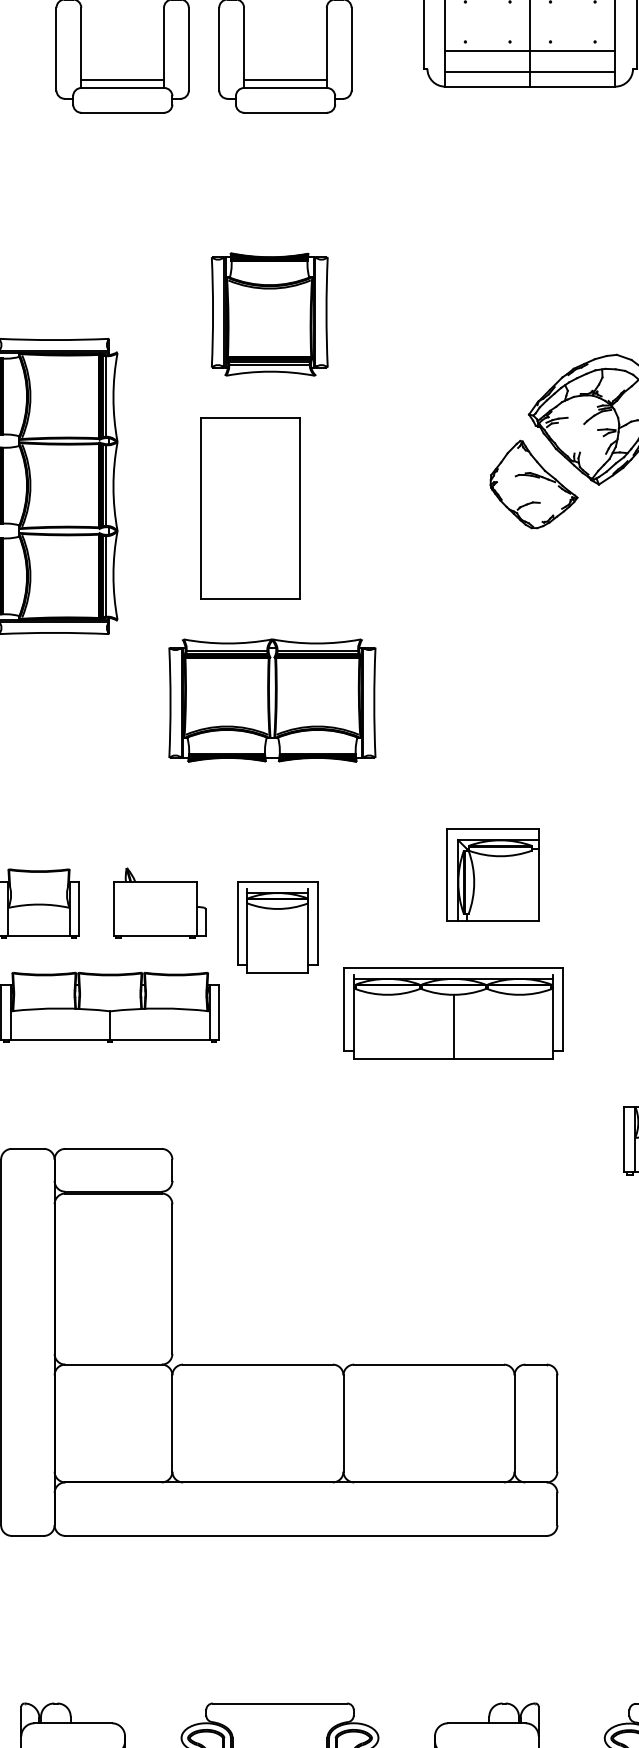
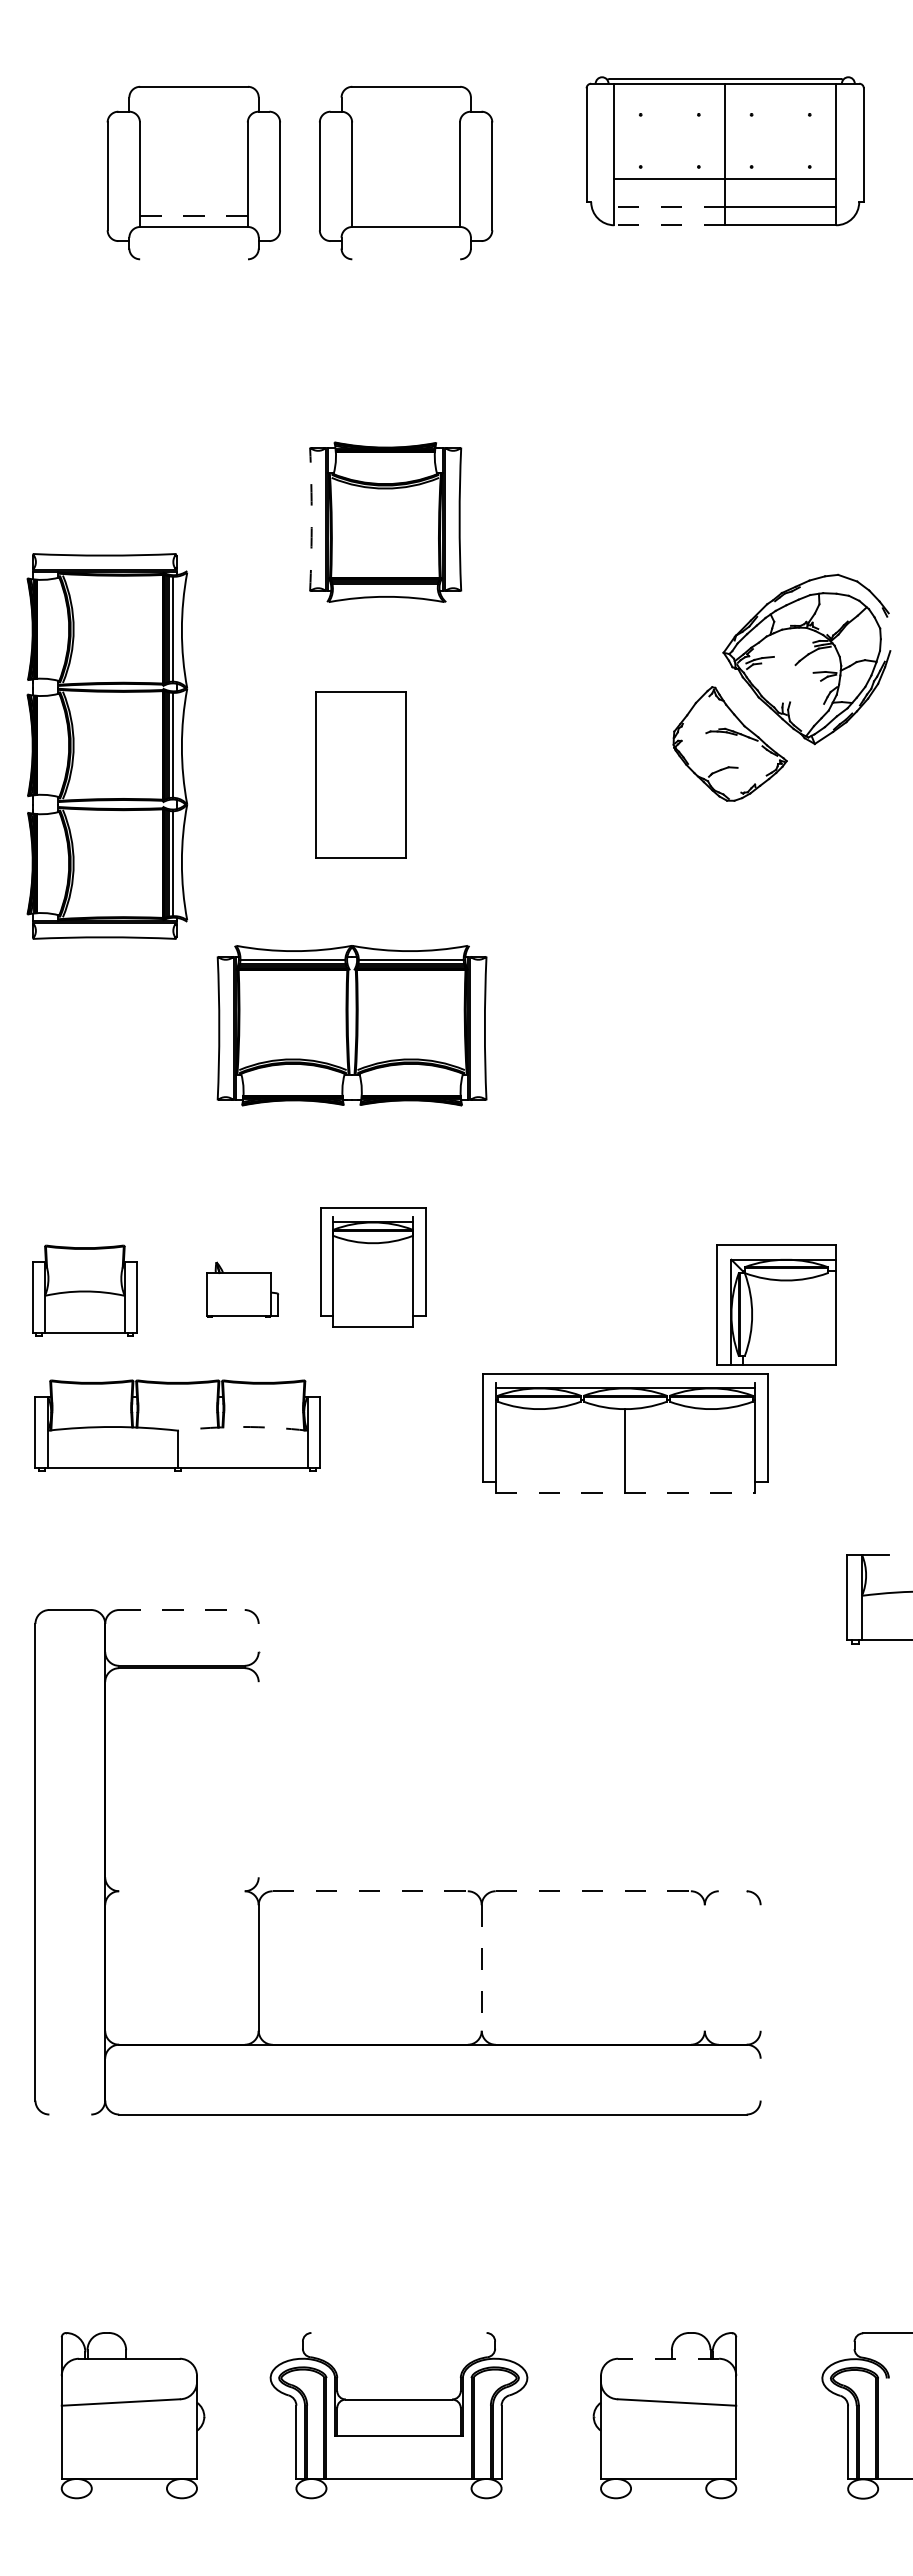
line: (487, 72) -> (669, 206), solid -> dashed
line: (122, 79) -> (193, 216), solid -> dashed
line: (285, 79) -> (406, 216), removed
line: (487, 86) -> (669, 225), solid -> dashed
line: (122, 112) -> (193, 259), removed
line: (285, 112) -> (406, 259), removed
arc: (212, 312) -> (311, 519), solid -> dashed
line: (268, 364) -> (384, 587), removed
part: (250, 507) -> (360, 774), size x0.7
part: (271, 700) -> (351, 1025), moved
part: (492, 874) -> (776, 1304), moved
part: (159, 903) -> (242, 1289), size x0.6
part: (278, 927) -> (373, 1267), moved
arc: (159, 1008) -> (242, 1427), solid -> dashed
line: (453, 1059) -> (625, 1493), solid -> dashed
line: (113, 1149) -> (181, 1610), solid -> dashed
line: (172, 1169) -> (258, 1637), removed
line: (172, 1278) -> (258, 1779), removed
line: (113, 1364) -> (181, 1891), removed
line: (258, 1364) -> (370, 1891), solid -> dashed
line: (429, 1364) -> (593, 1891), solid -> dashed
line: (535, 1364) -> (732, 1891), removed
line: (343, 1423) -> (481, 1968), solid -> dashed
line: (514, 1423) -> (704, 1967), removed
line: (557, 1423) -> (760, 1967), removed
line: (557, 1509) -> (760, 2079), removed
line: (28, 1535) -> (70, 2114), removed
line: (279, 1703) -> (398, 2332), removed
line: (486, 1723) -> (668, 2358), solid -> dashed

